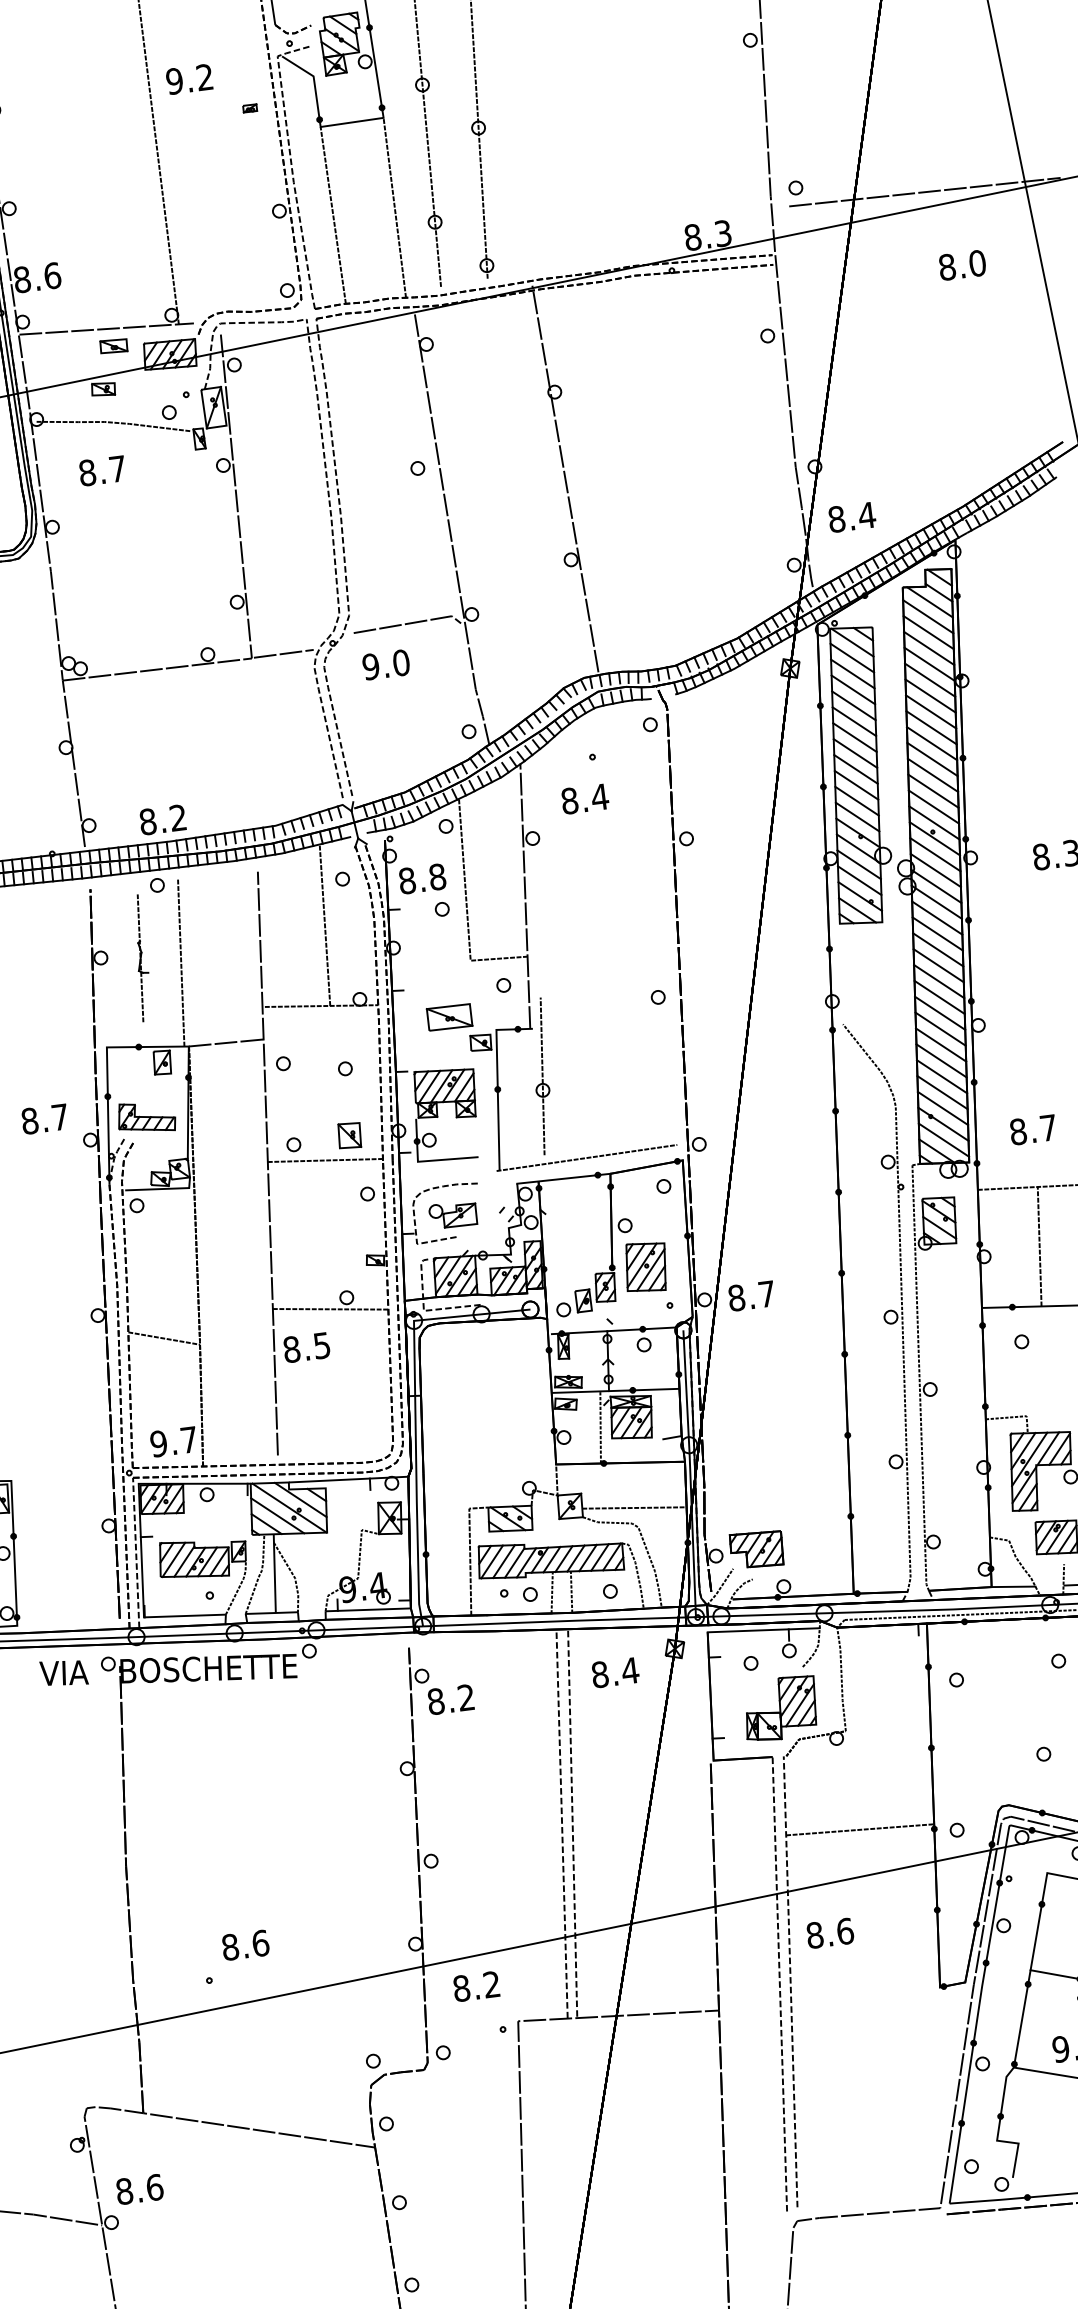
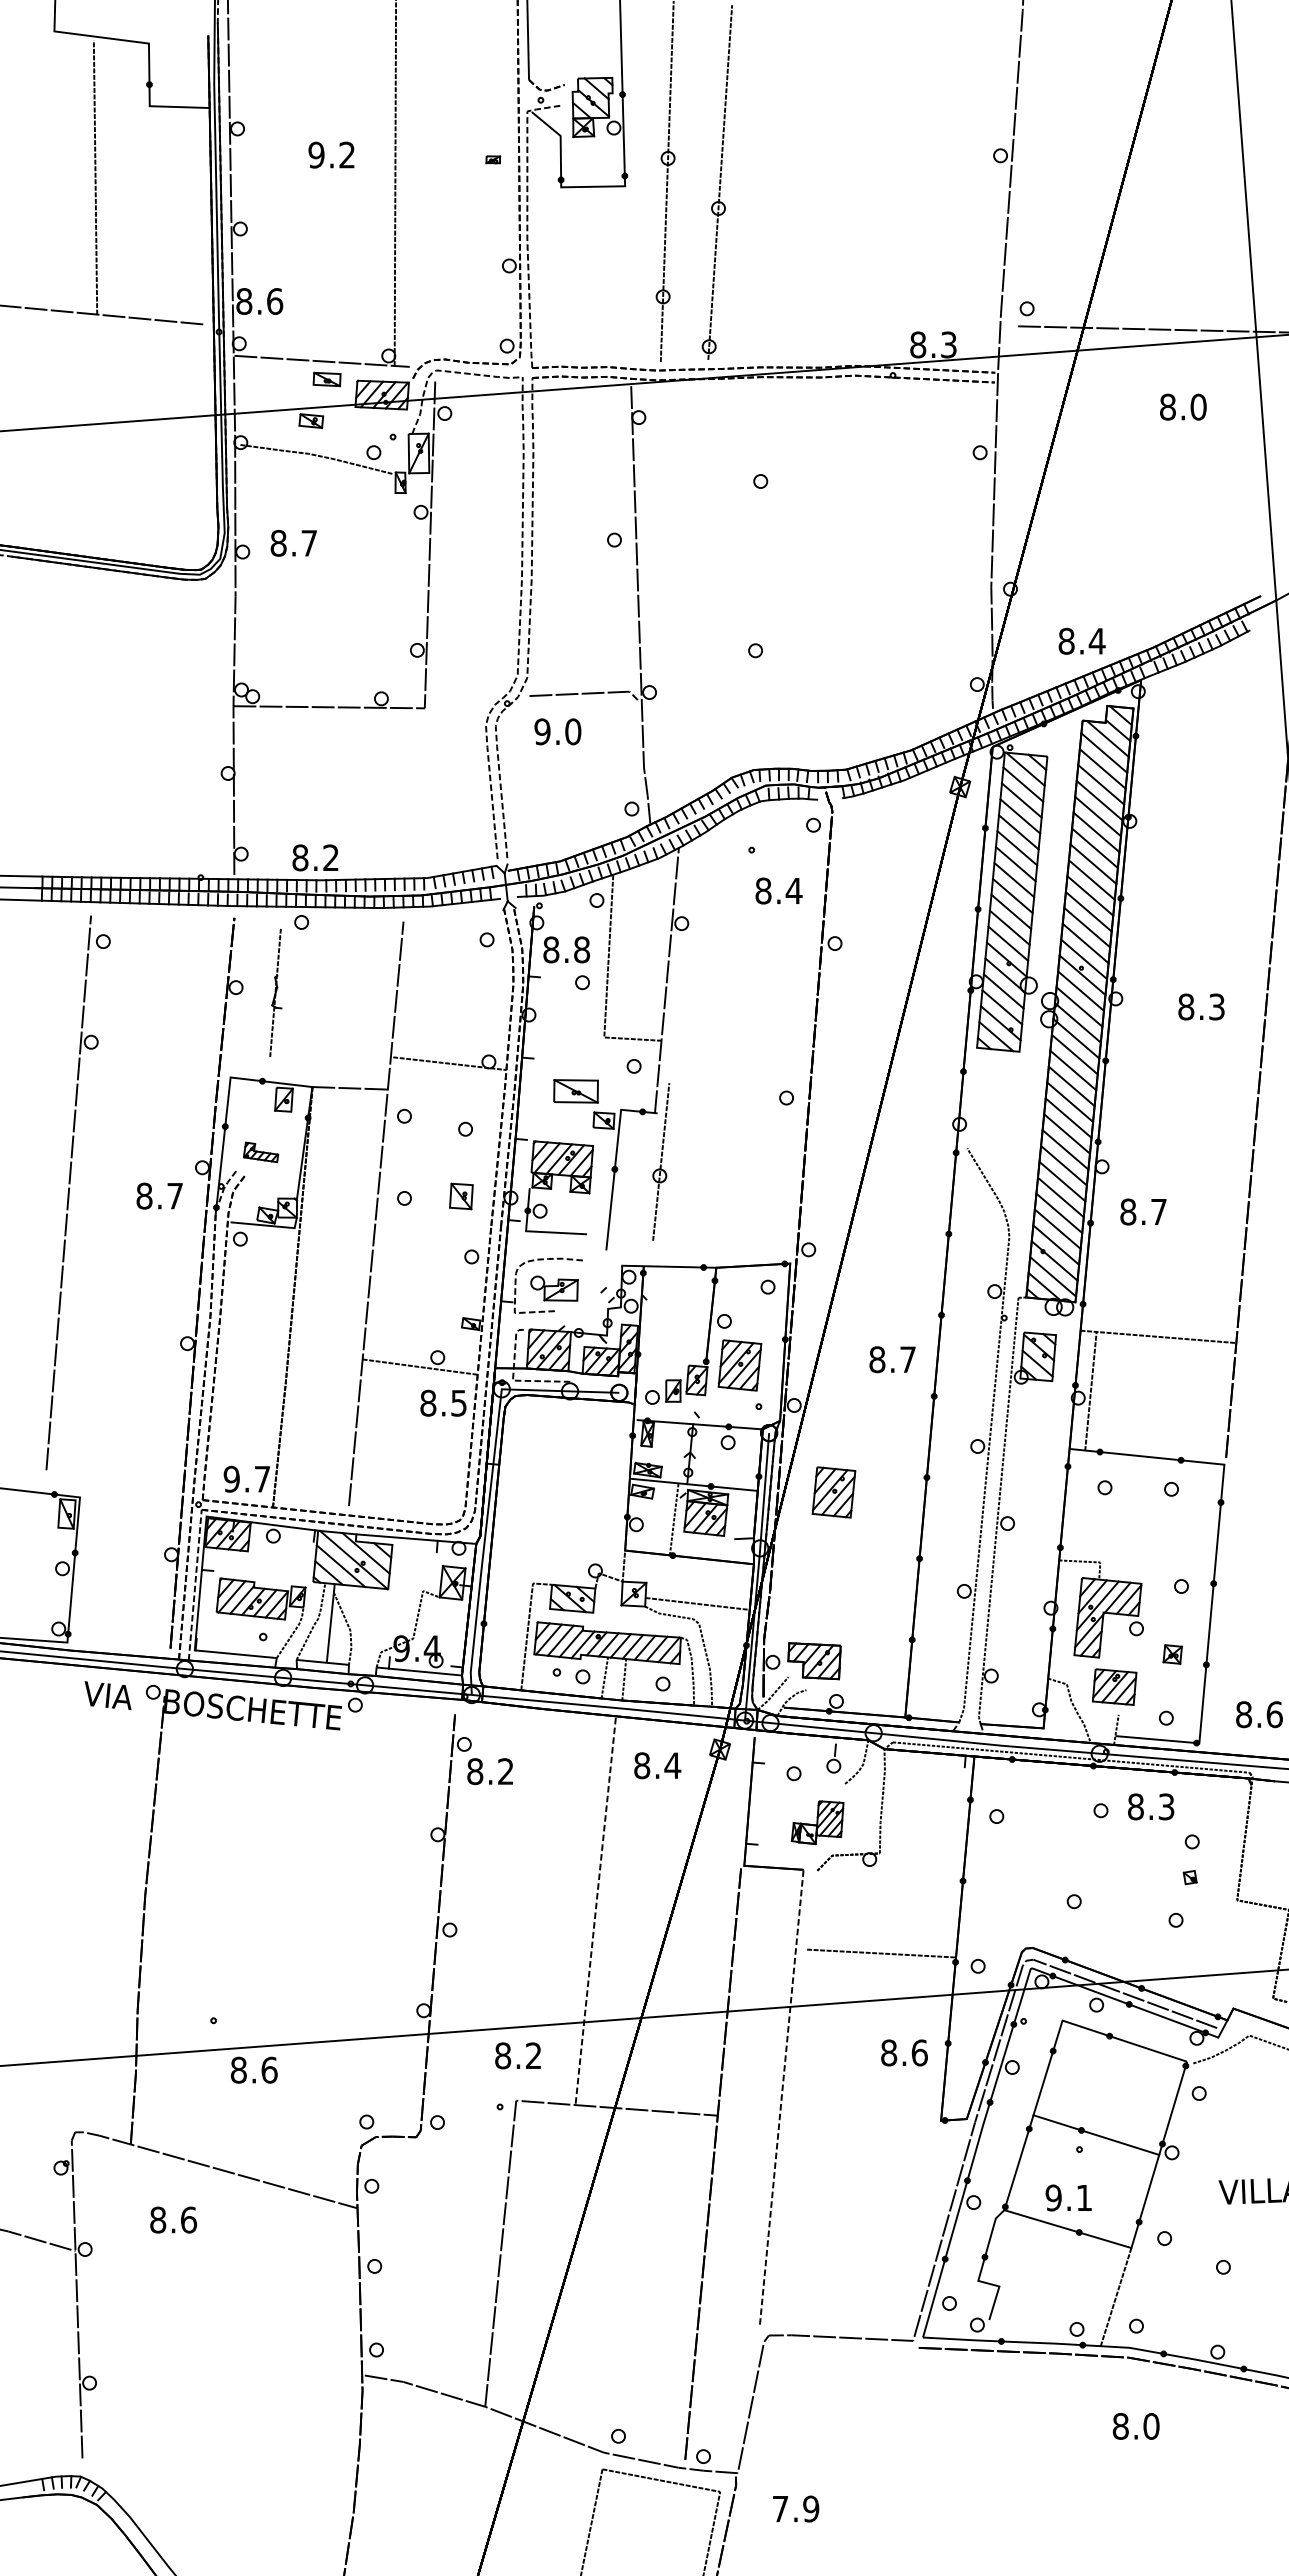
text: (189, 78) -> (331, 154), moved
line: (394, 207) -> (624, 277), removed
line: (333, 214) -> (562, 276), removed
text: (102, 471) -> (293, 543), moved
line: (565, 479) -> (760, 569), removed
text: (851, 516) -> (1081, 640), moved
line: (283, 653) -> (456, 707), removed
text: (584, 798) -> (778, 890), moved
line: (324, 925) -> (463, 983), removed
line: (181, 962) -> (315, 1002), removed
part: (145, 1117) -> (260, 1152), size x0.6
text: (44, 1118) -> (159, 1195), moved
text: (1033, 1129) -> (1143, 1211), moved
line: (586, 1157) -> (694, 1248), removed
line: (324, 1159) -> (433, 1217), removed
line: (1039, 1247) -> (1090, 1391), moved
text: (751, 1295) -> (892, 1359), moved
line: (164, 1338) -> (250, 1374), removed
text: (306, 1346) -> (443, 1402), moved
part: (754, 1380) -> (833, 1492), added
line: (1013, 1586) -> (1065, 1730), removed
line: (763, 1630) -> (810, 1742), removed
part: (780, 1708) -> (817, 1822), size x0.7
line: (561, 1823) -> (584, 1909), removed
text: (830, 1932) -> (904, 2052), moved
text: (245, 1944) -> (254, 2069), moved
line: (790, 1981) -> (792, 2095), removed
text: (475, 1986) -> (517, 2055), moved
text: (139, 2188) -> (173, 2219), moved

